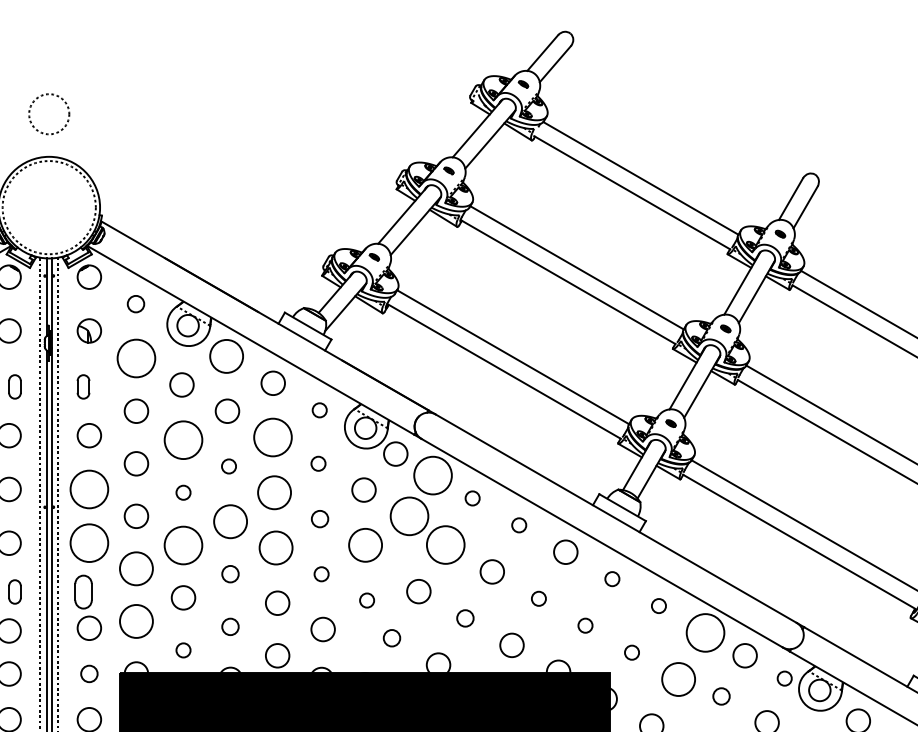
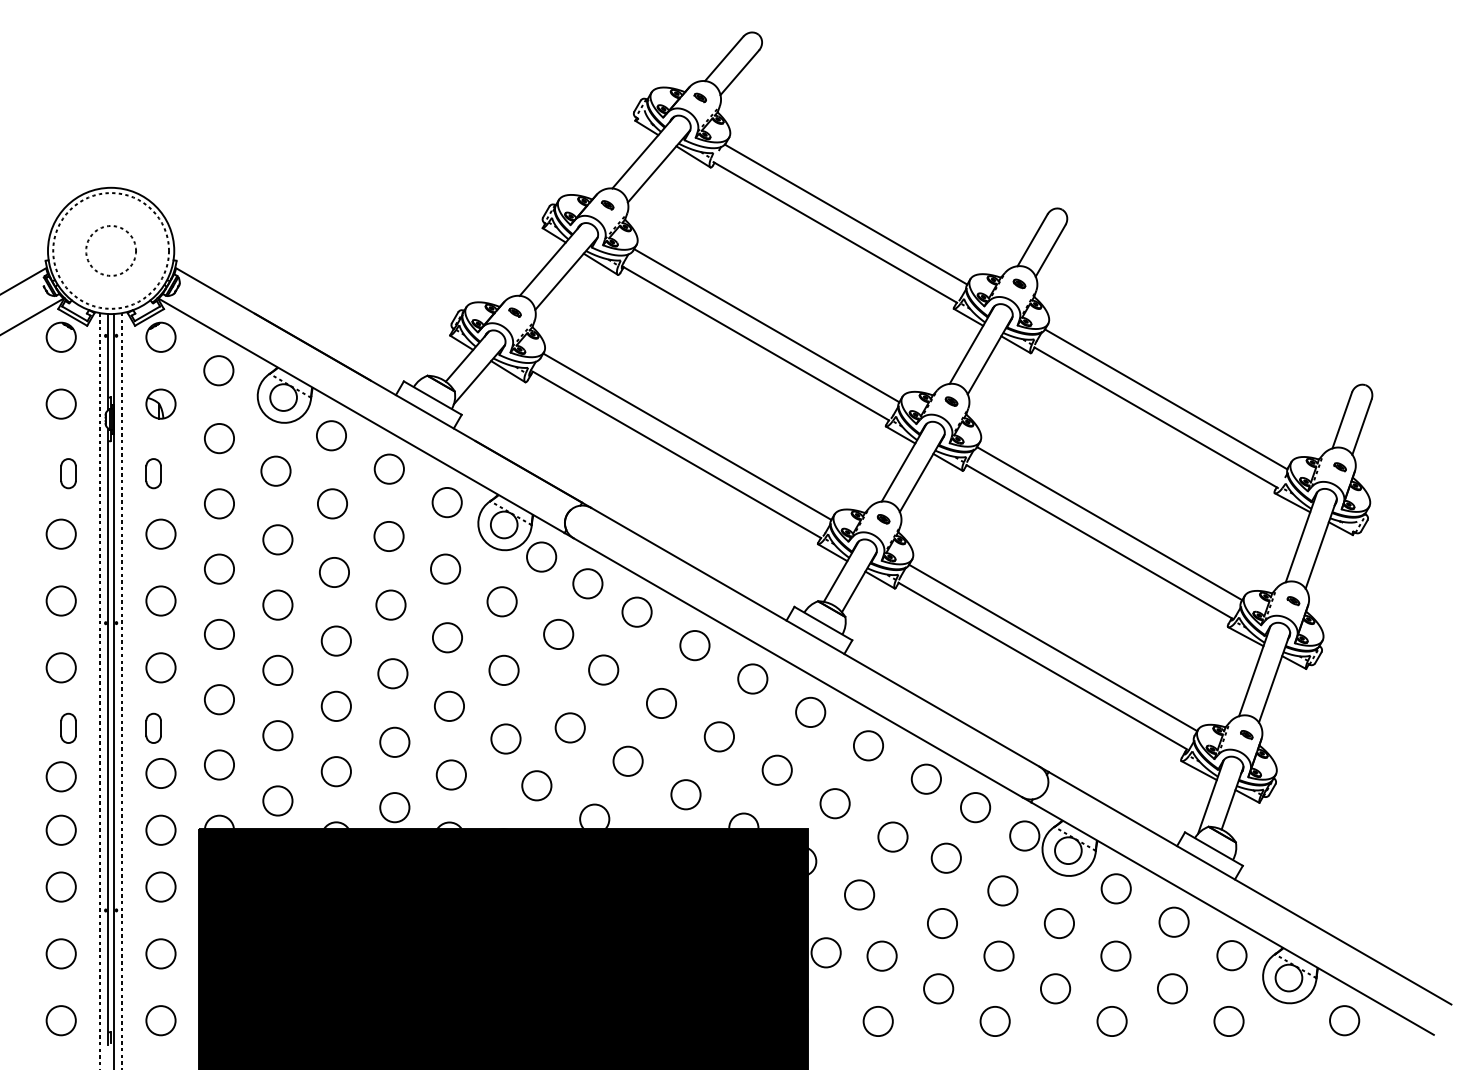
circle: (48, 113) -> (110, 250), moved
circle: (135, 303) -> (218, 370), size x1.43
circle: (226, 356) -> (331, 435), size x0.71
circle: (136, 358) -> (219, 438), size x0.62
circle: (319, 410) -> (446, 502), size x1.67
circle: (272, 437) -> (388, 536), size x0.62
circle: (183, 439) -> (277, 539), size x0.62
circle: (318, 463) -> (445, 568), size x1.67
circle: (229, 466) -> (334, 572), size x1.67
circle: (432, 475) -> (587, 583), size x0.62
circle: (89, 489) -> (160, 600), size x0.62
circle: (183, 492) -> (277, 604), size x1.67
circle: (274, 492) -> (390, 604), size x0.71
circle: (472, 497) -> (636, 611), size x1.67
circle: (409, 516) -> (558, 634), size x0.62
circle: (320, 518) -> (447, 637), size x1.43
circle: (230, 521) -> (336, 640), size x0.71
circle: (518, 525) -> (694, 645), size x1.67
circle: (89, 542) -> (160, 667), size x0.62
circle: (183, 544) -> (277, 669), size x0.62
circle: (445, 544) -> (603, 669), size x0.62
circle: (365, 545) -> (503, 670), size x0.71
circle: (275, 547) -> (392, 673), size x0.71
circle: (136, 568) -> (219, 699), size x0.71
circle: (229, 573) -> (335, 705), size x1.43
circle: (321, 574) -> (449, 706), size x1.67
circle: (612, 579) -> (810, 712), size x1.67
part: (83, 591) -> (153, 727), size x0.71
circle: (539, 598) -> (719, 736), size x1.67
circle: (366, 600) -> (505, 738), size x1.67
circle: (658, 605) -> (868, 745), size x1.67
circle: (464, 617) -> (627, 760), size x1.43
circle: (136, 621) -> (219, 764), size x0.71
circle: (584, 625) -> (776, 769), size x1.67
circle: (229, 626) -> (335, 771), size x1.43
circle: (705, 632) -> (926, 778), size x0.62
circle: (391, 637) -> (536, 785), size x1.43
circle: (183, 650) -> (277, 800), size x1.67
circle: (631, 652) -> (834, 803), size x1.67
circle: (89, 673) -> (160, 829), size x1.43
circle: (784, 678) -> (1024, 835), size x1.67
circle: (678, 679) -> (892, 836), size x0.71
circle: (720, 695) -> (945, 857), size x1.43

